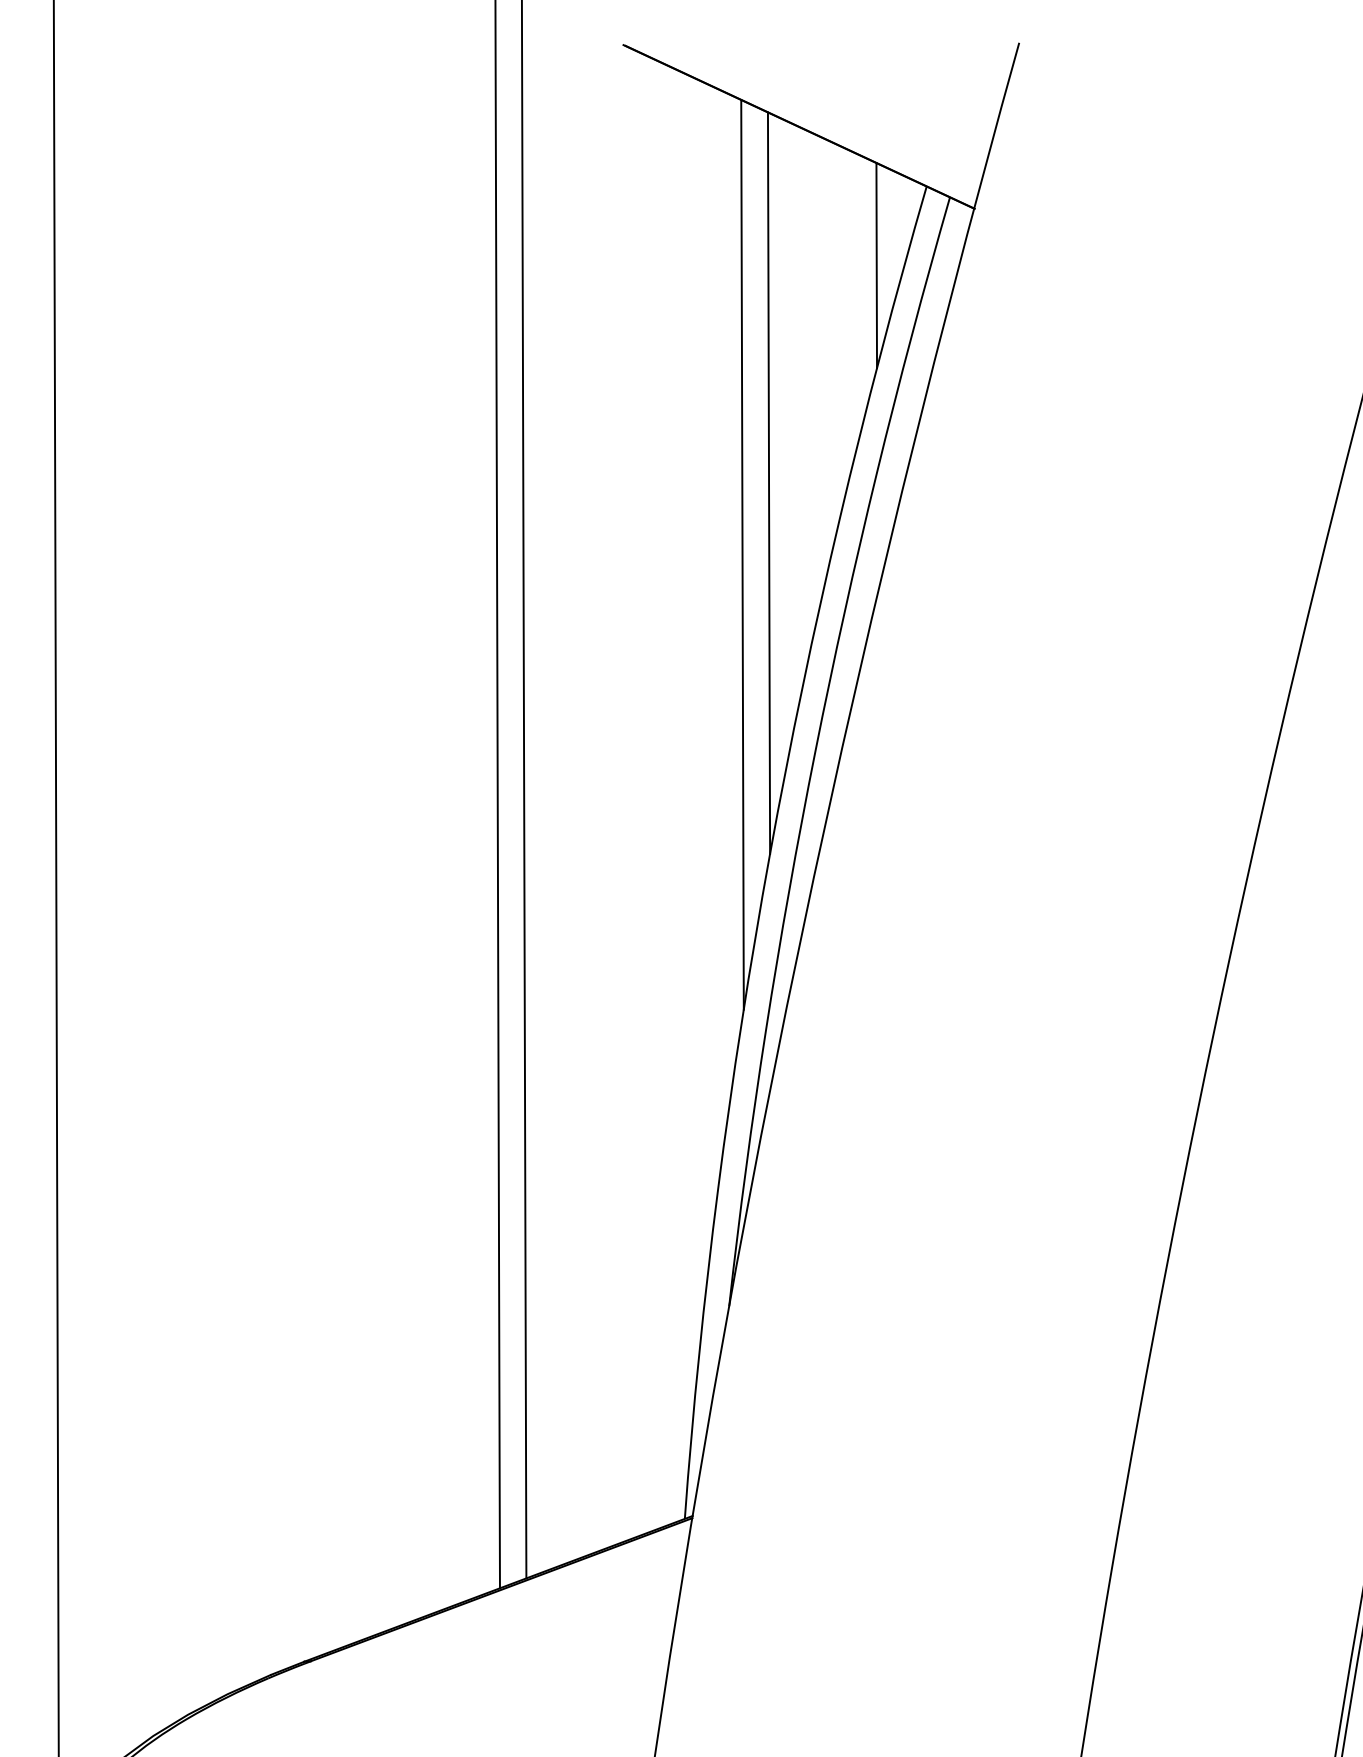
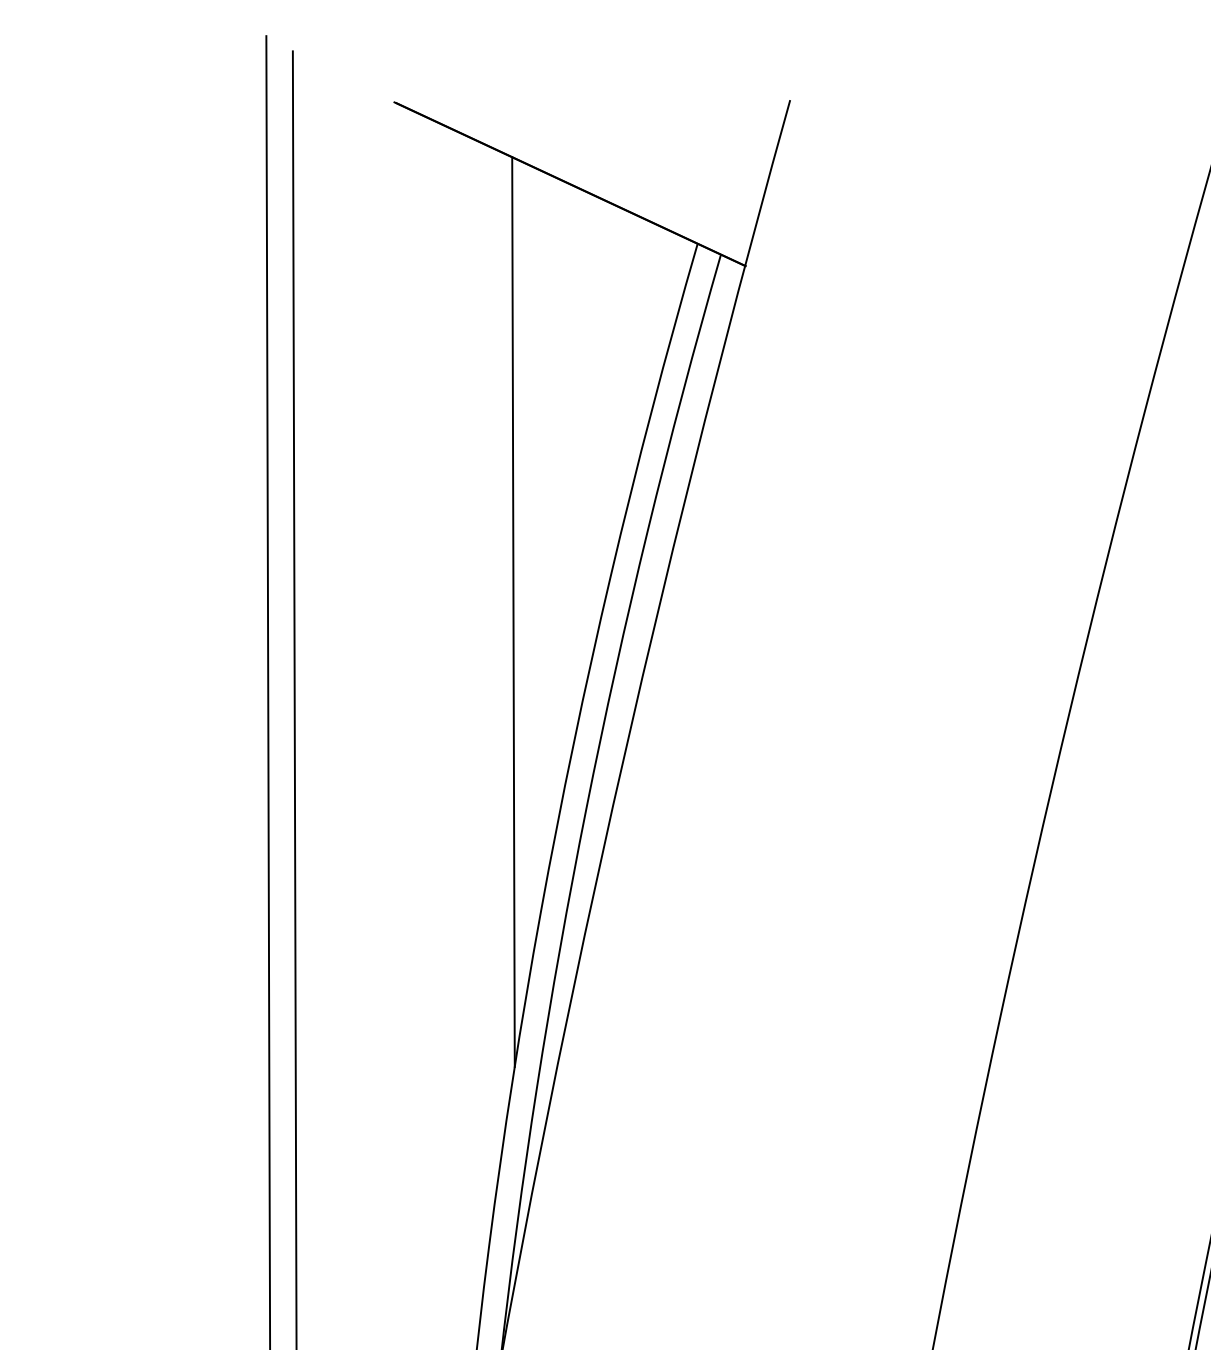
line: (876, 265) -> (647, 322), removed
line: (768, 483) -> (539, 540), removed

